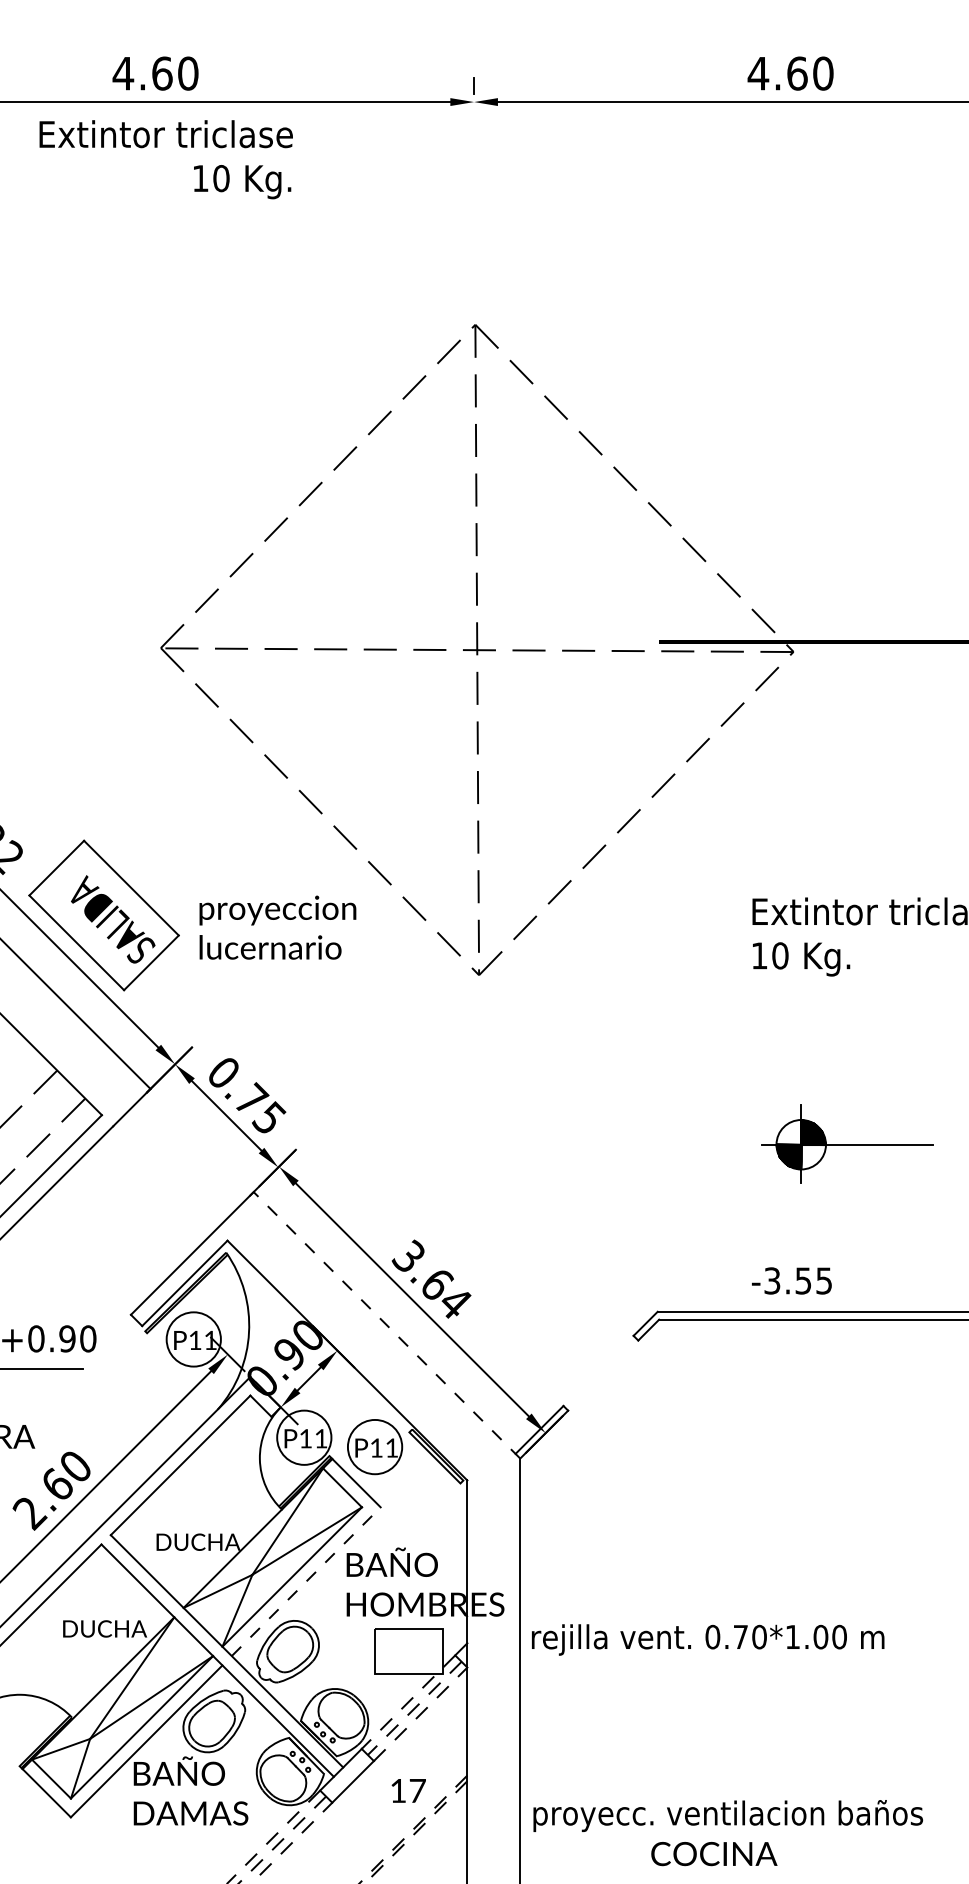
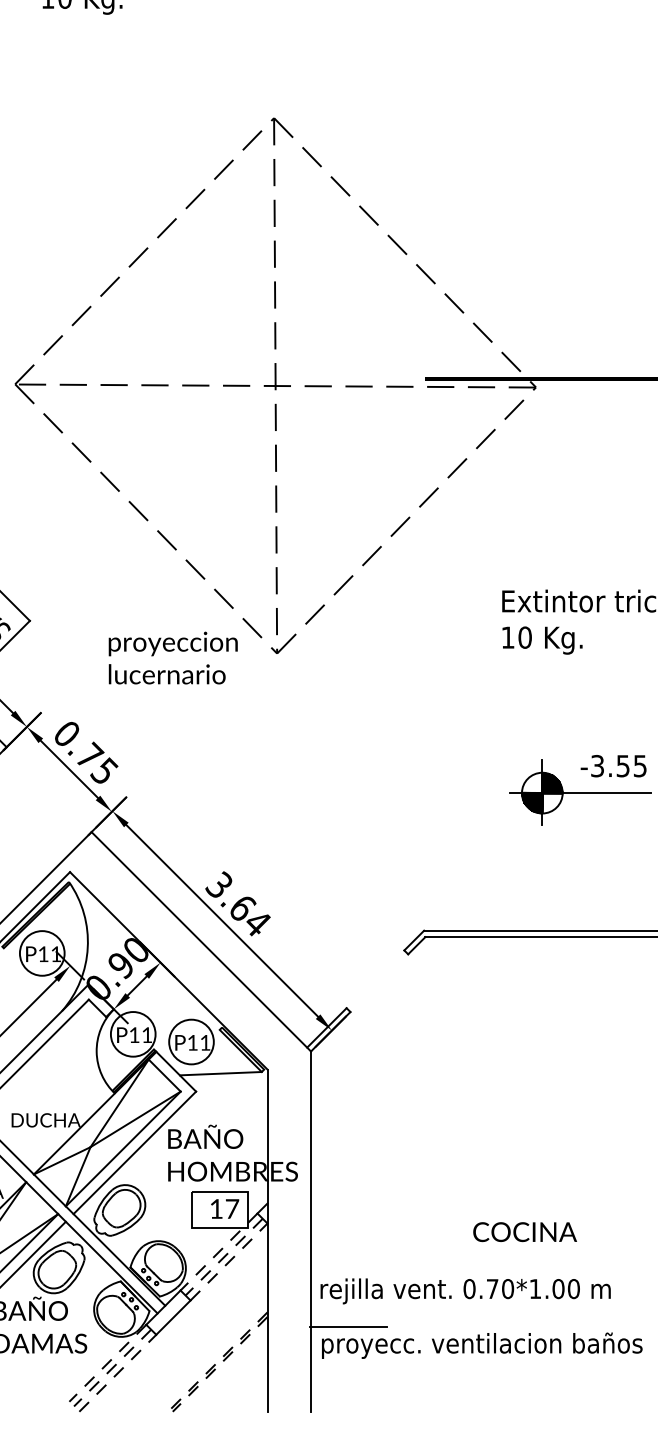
text: (277, 927) -> (172, 657), moved
text: (791, 1280) -> (613, 765), moved
line: (386, 1324) -> (200, 941), dashed -> solid
line: (410, 1485) -> (220, 1073), added
line: (306, 1581) -> (135, 1152), dashed -> solid
text: (708, 1639) -> (465, 1290), moved
text: (408, 1790) -> (224, 1208), moved
line: (565, 1792) -> (348, 1326), added
text: (714, 1854) -> (525, 1232), moved

